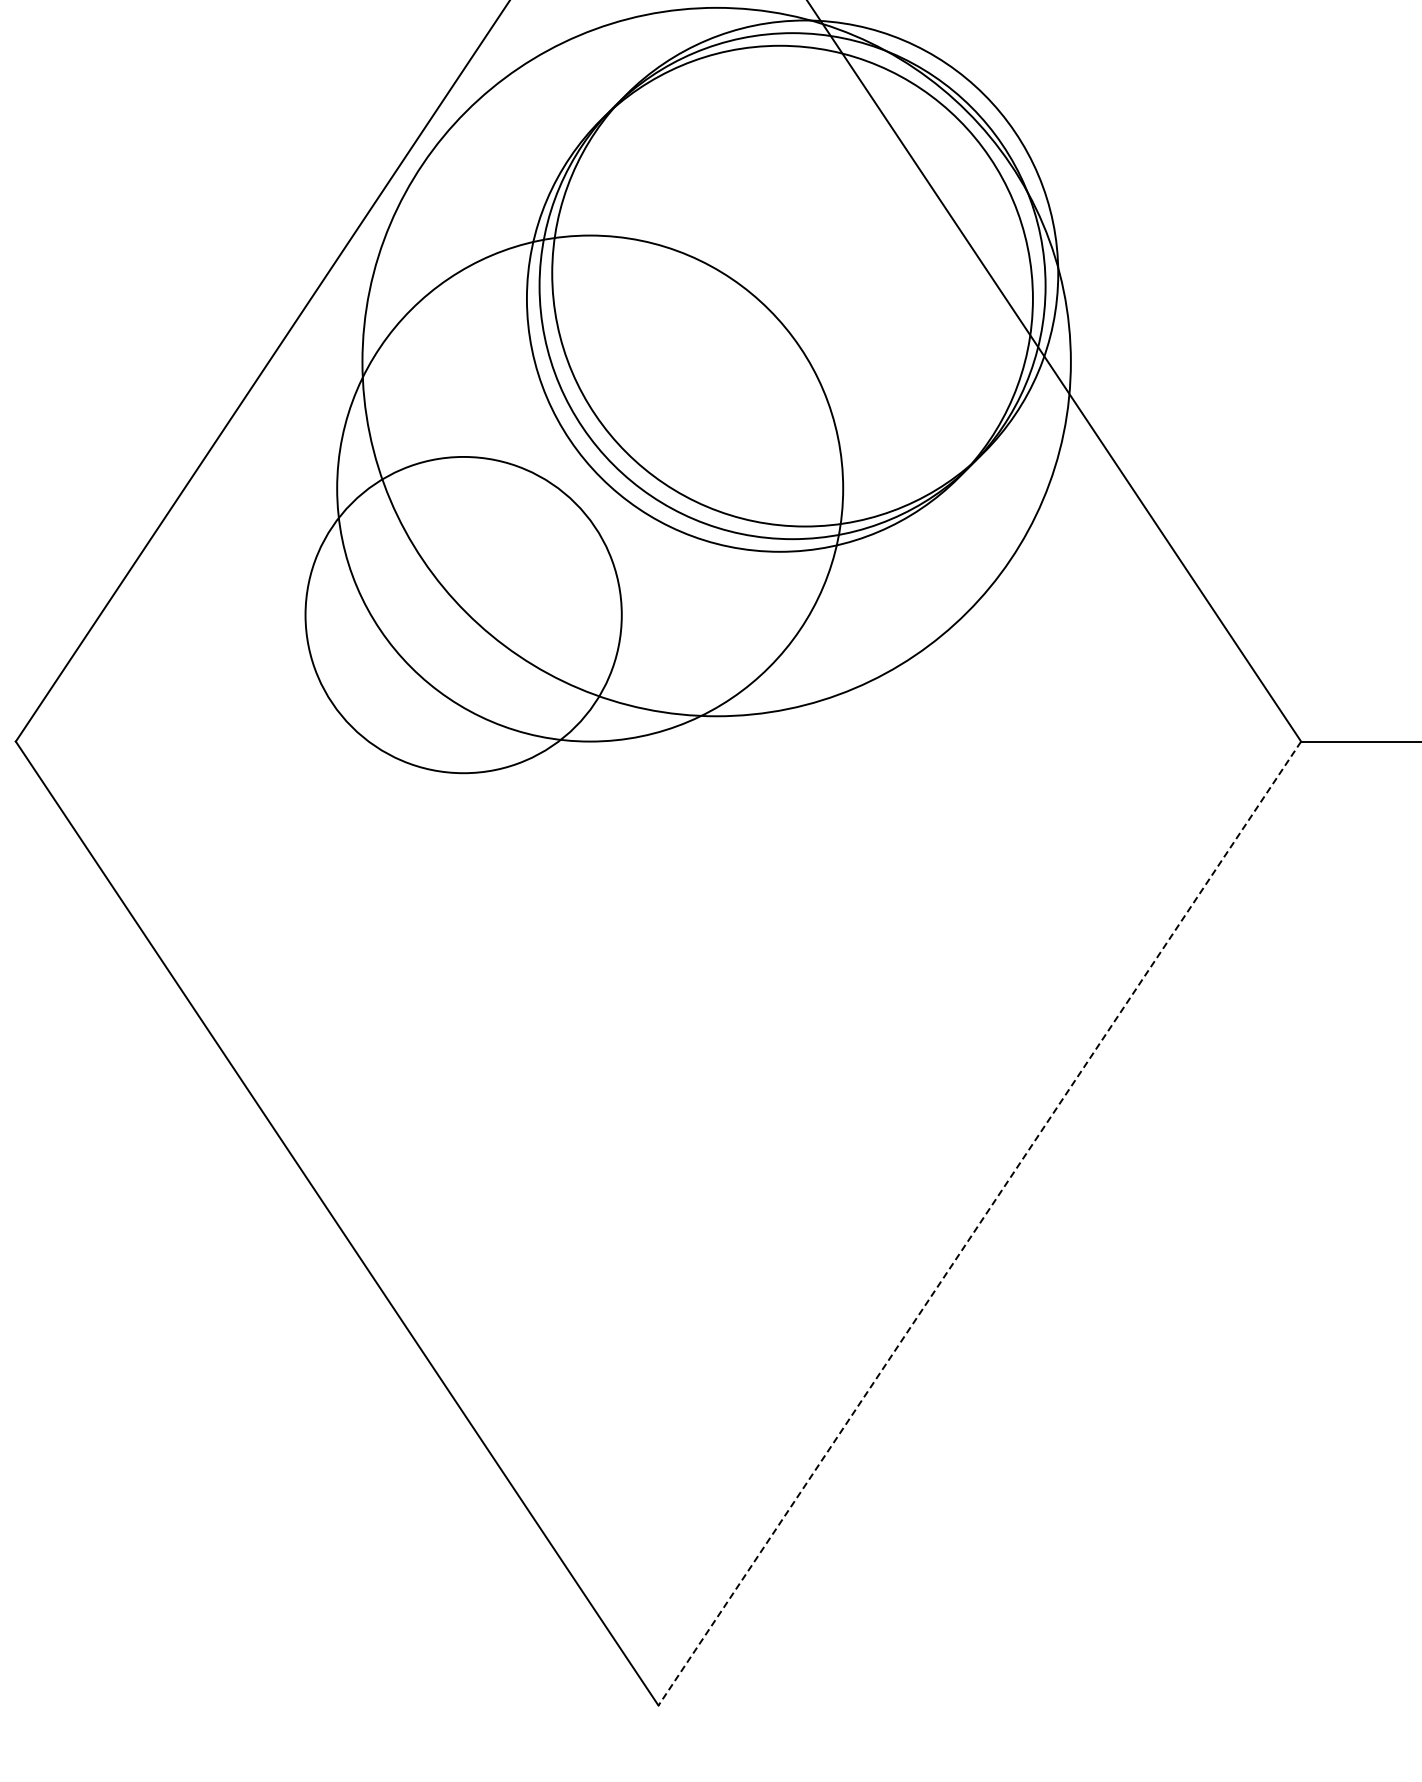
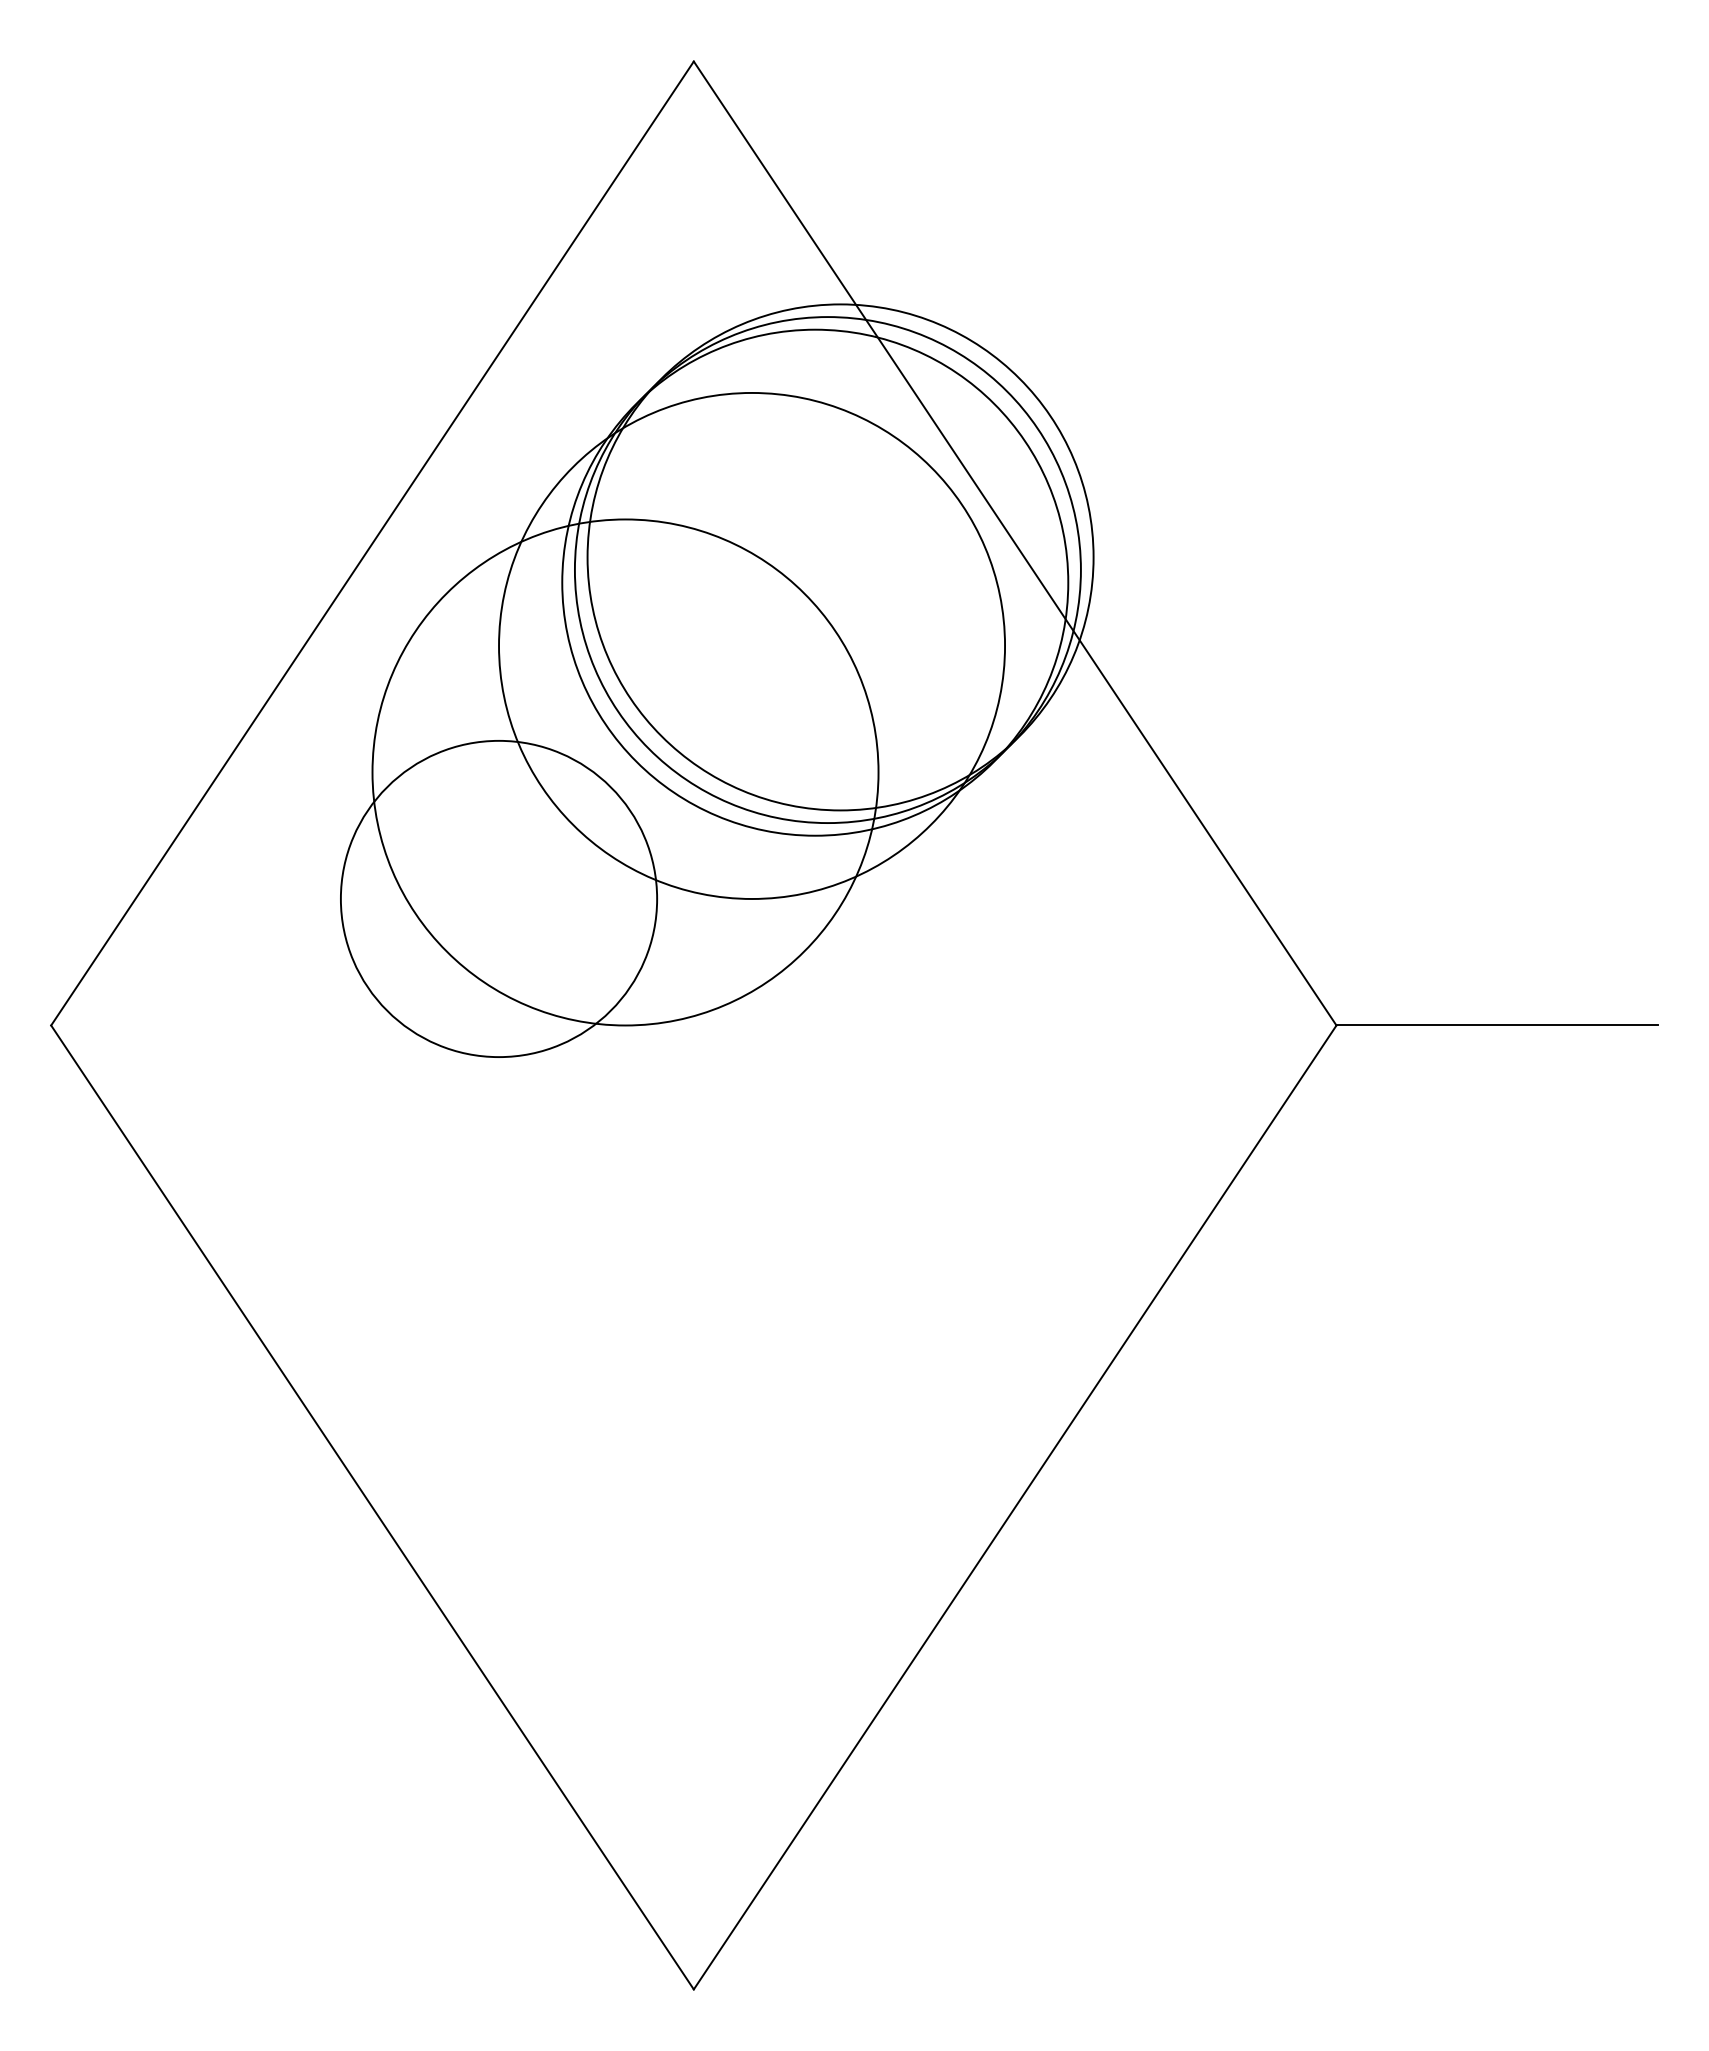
circle: (717, 361) -> (752, 645), size x0.71
line: (979, 1223) -> (1014, 1507), dashed -> solid

